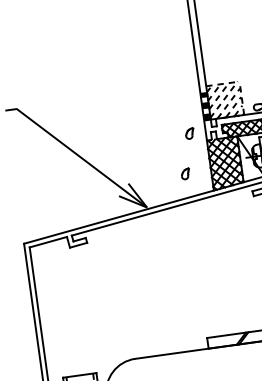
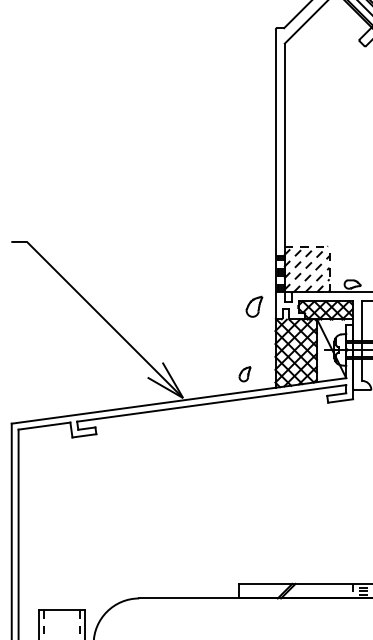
part: (189, 134) -> (253, 307), size x1.4
part: (185, 174) -> (244, 374), moved

